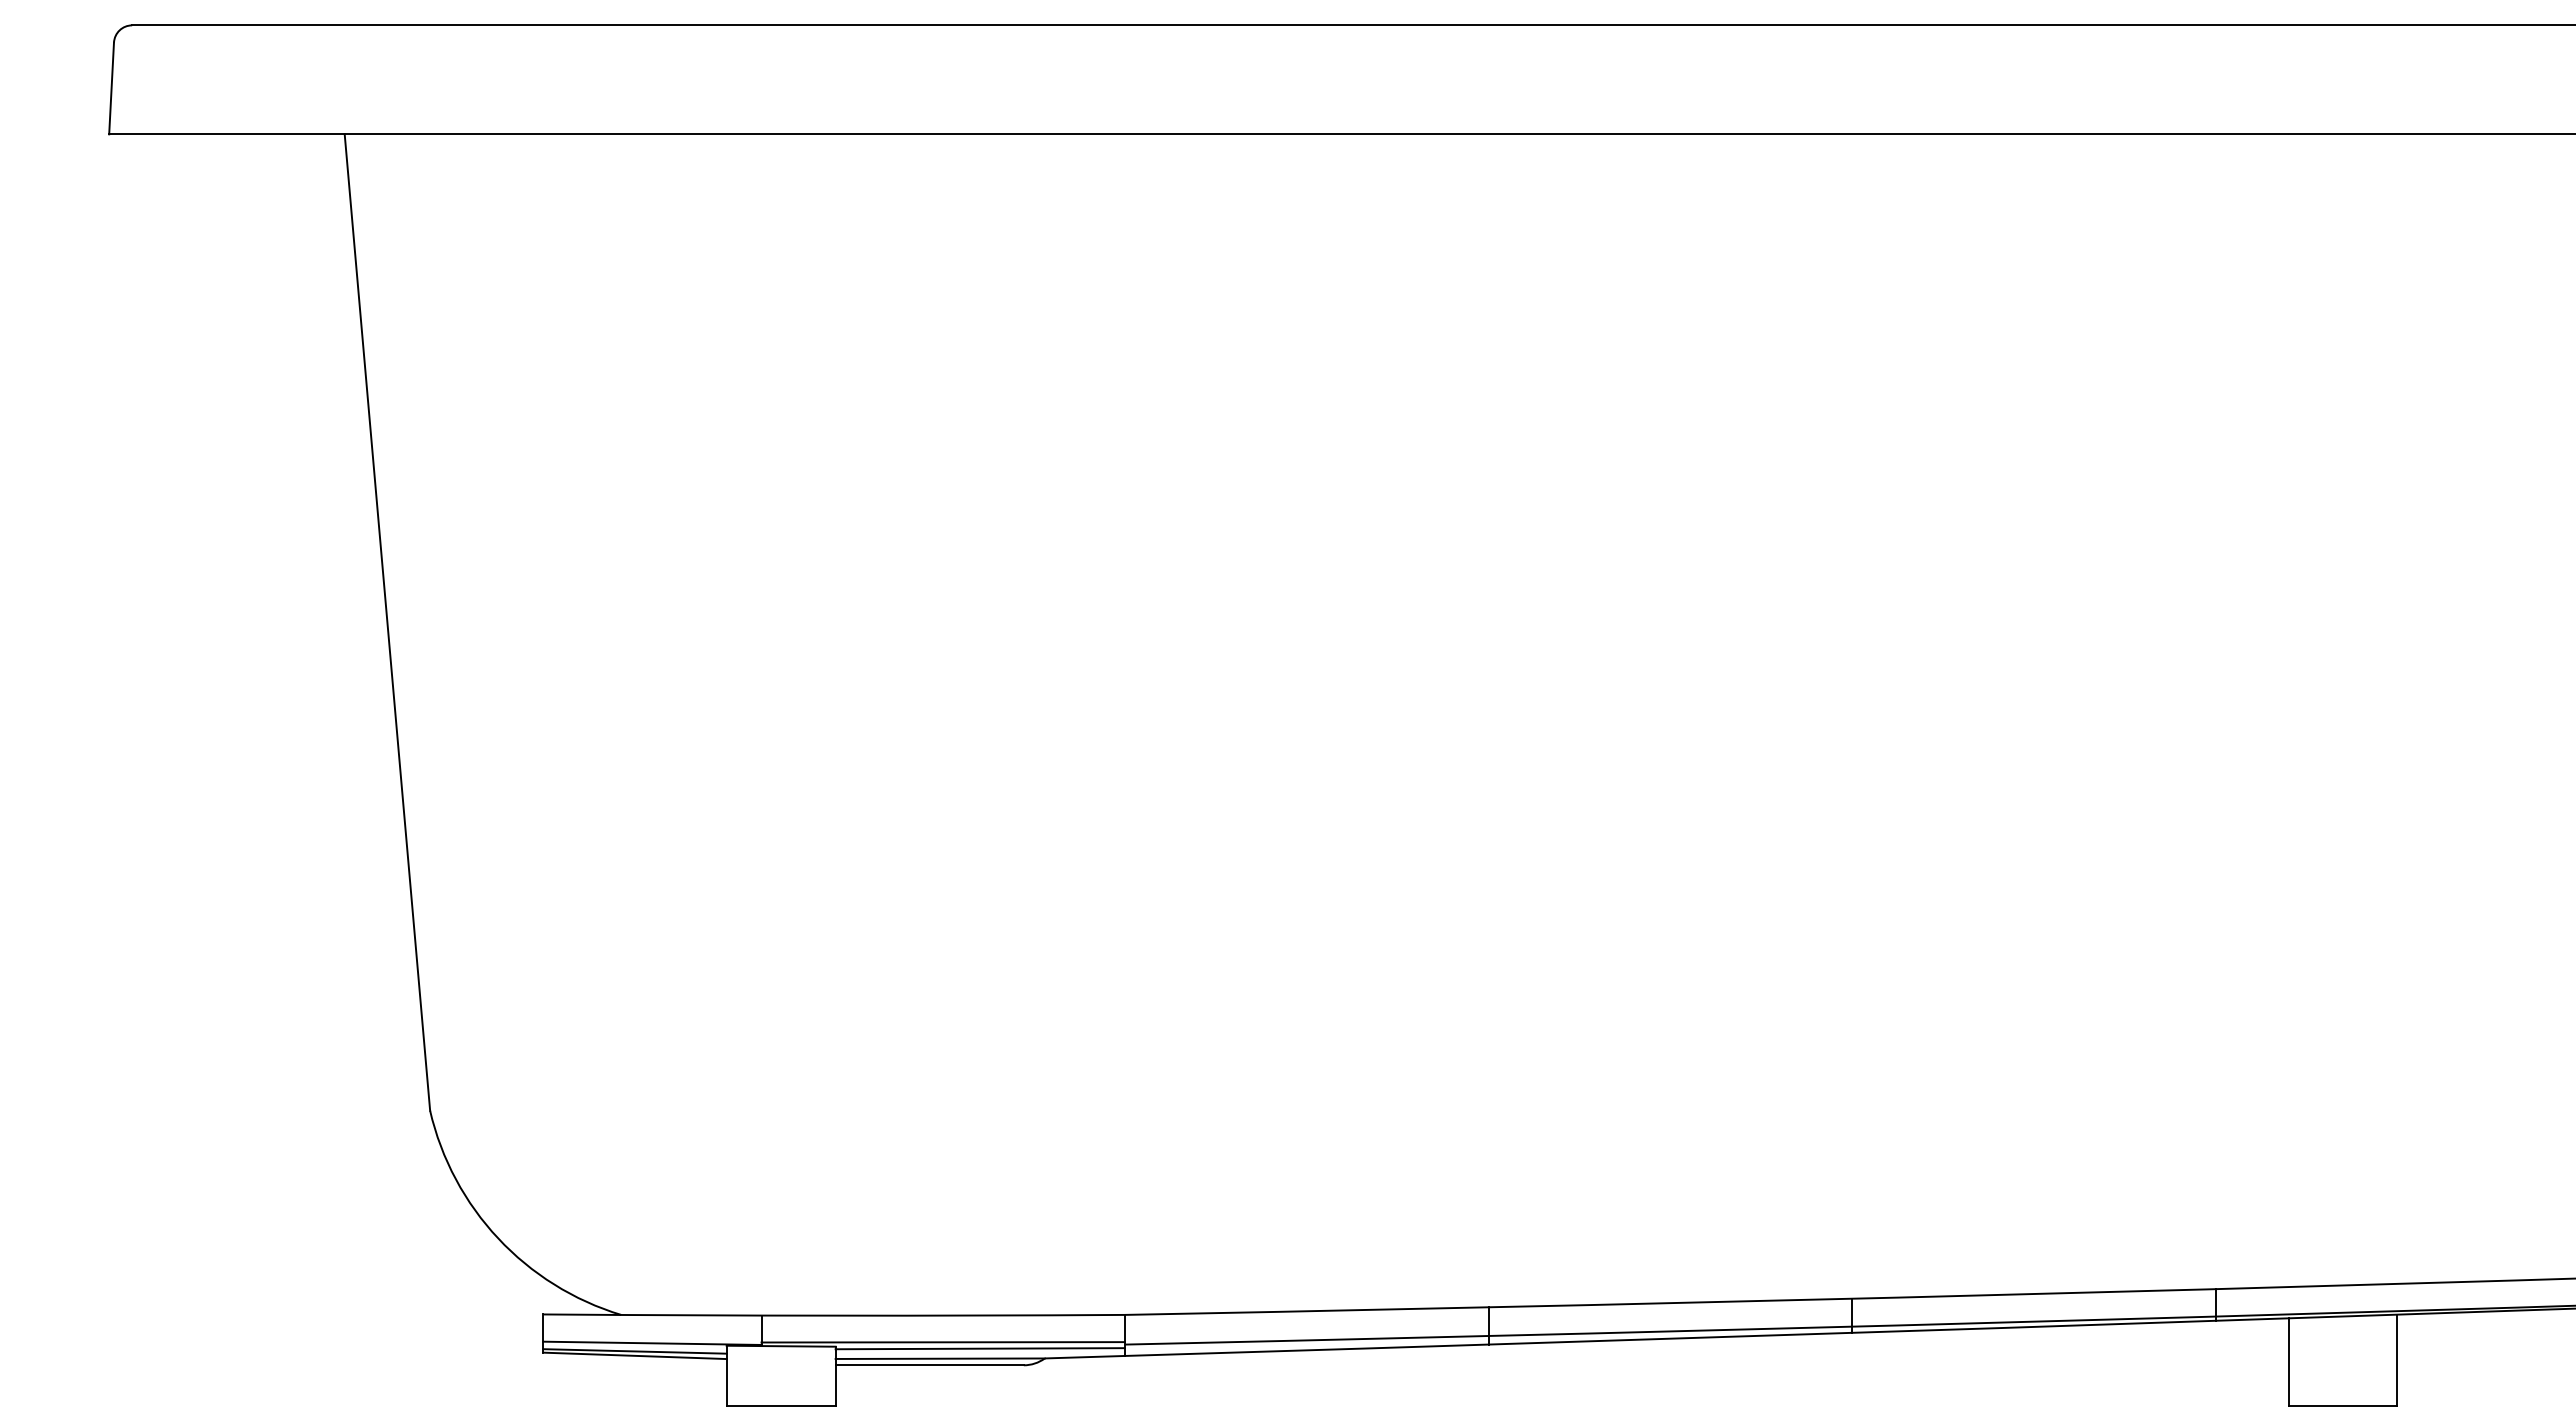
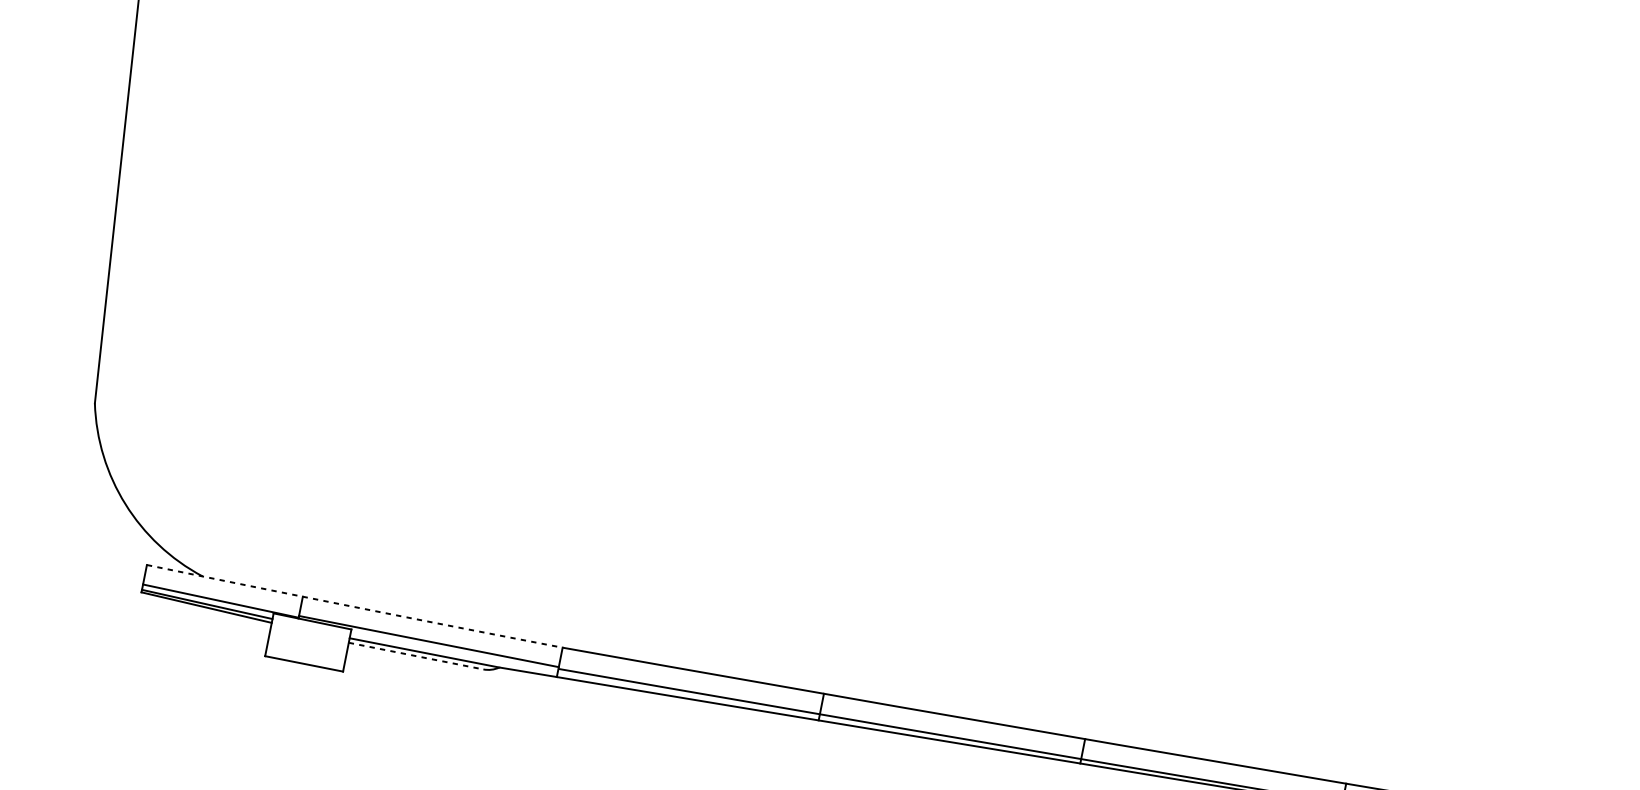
arc: (834, 1315) -> (355, 607), solid -> dashed
line: (979, 1348) -> (454, 651), removed
line: (930, 1365) -> (416, 656), solid -> dashed

